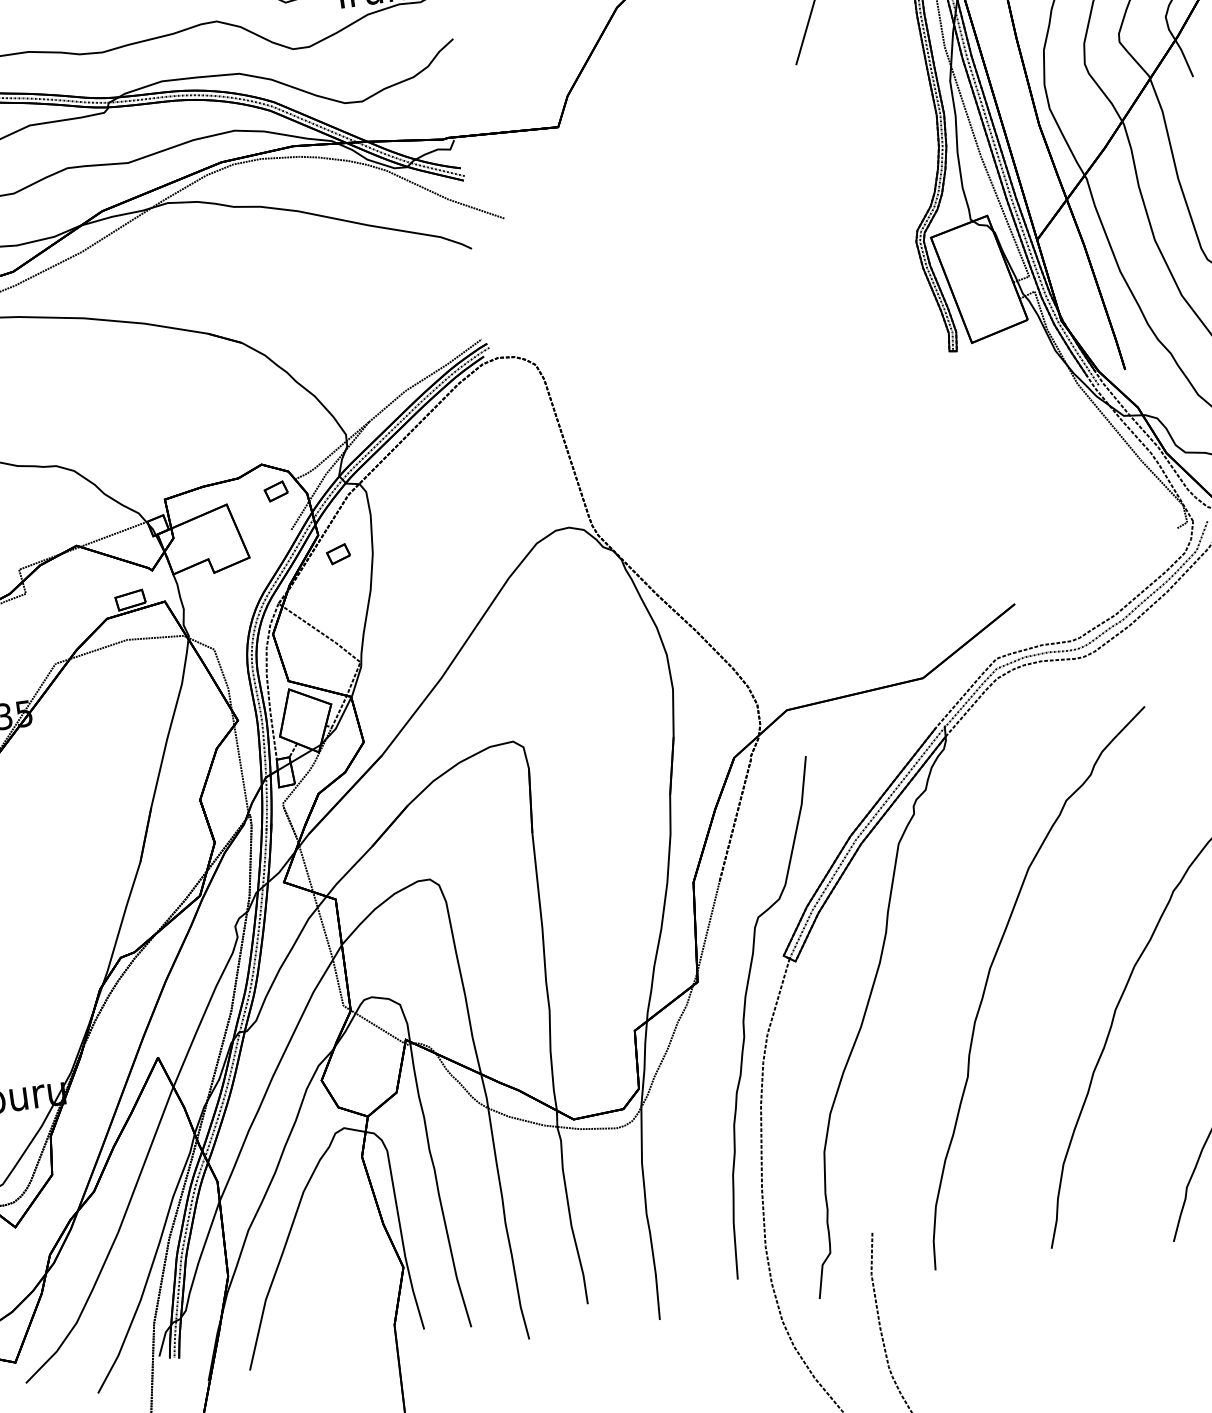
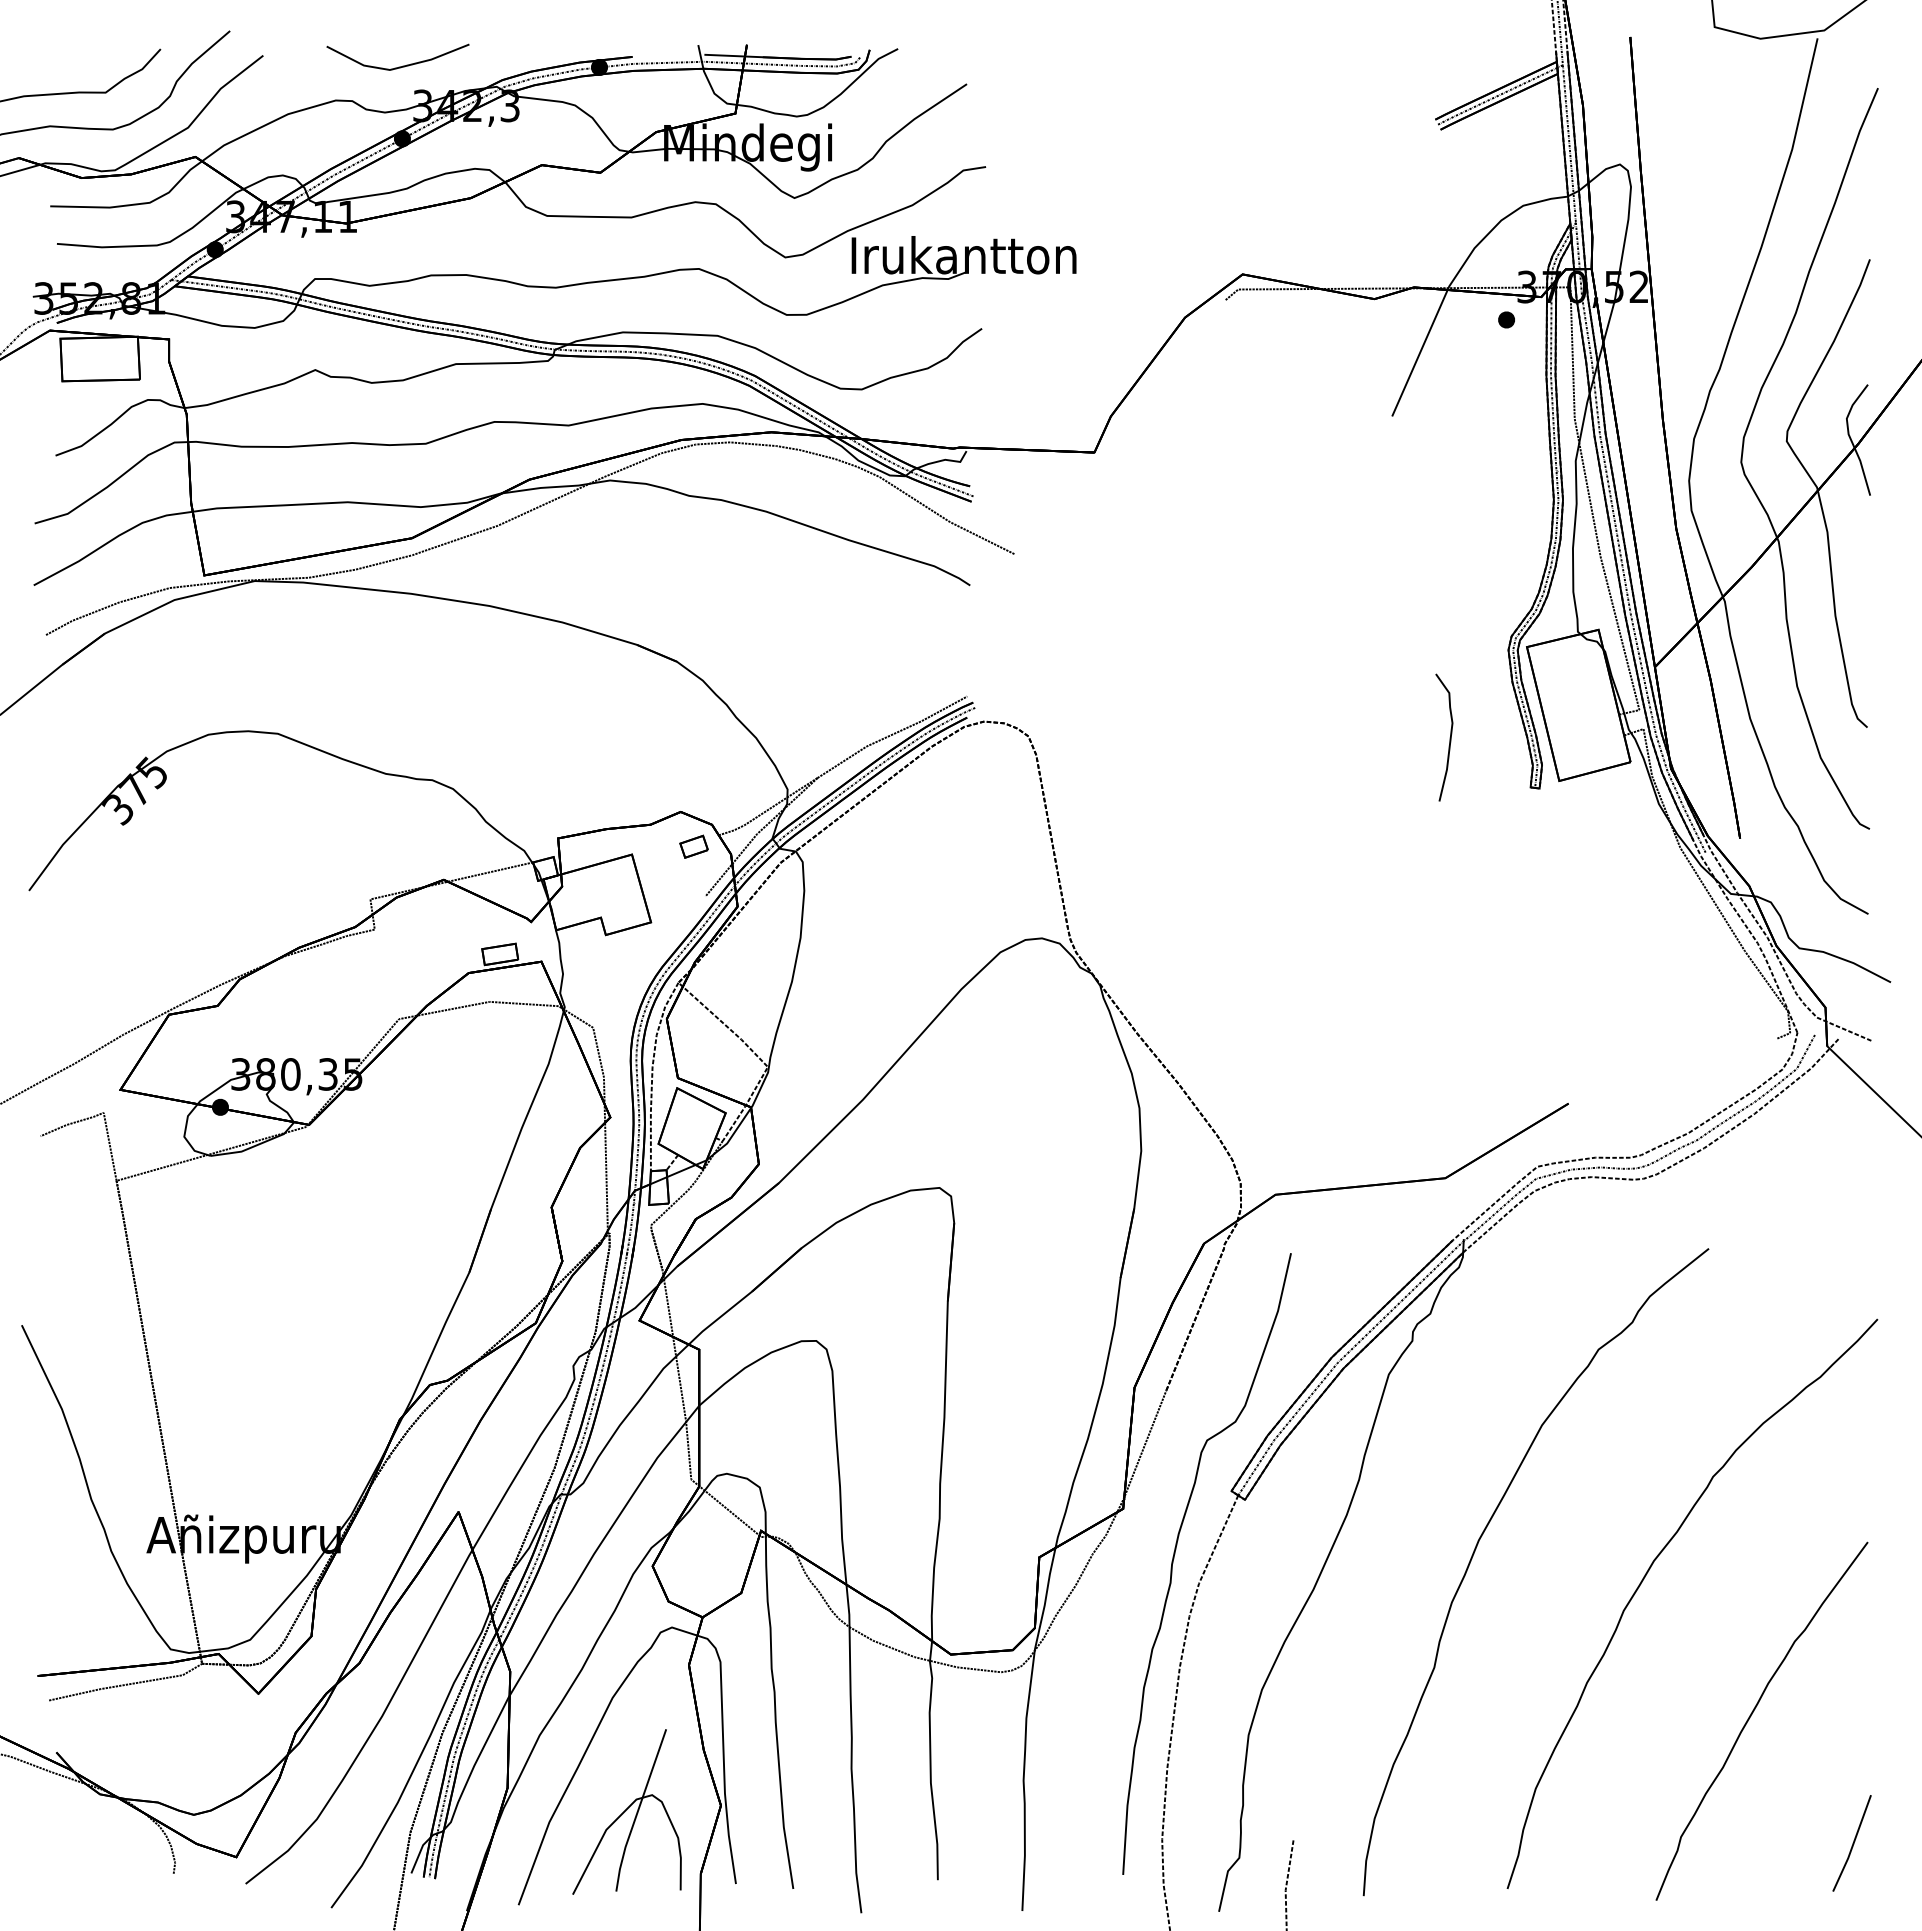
curve: (877, 319) -> (1449, 737), added
part: (338, 554) -> (758, 932), removed
part: (327, 1282) -> (626, 1811), added

